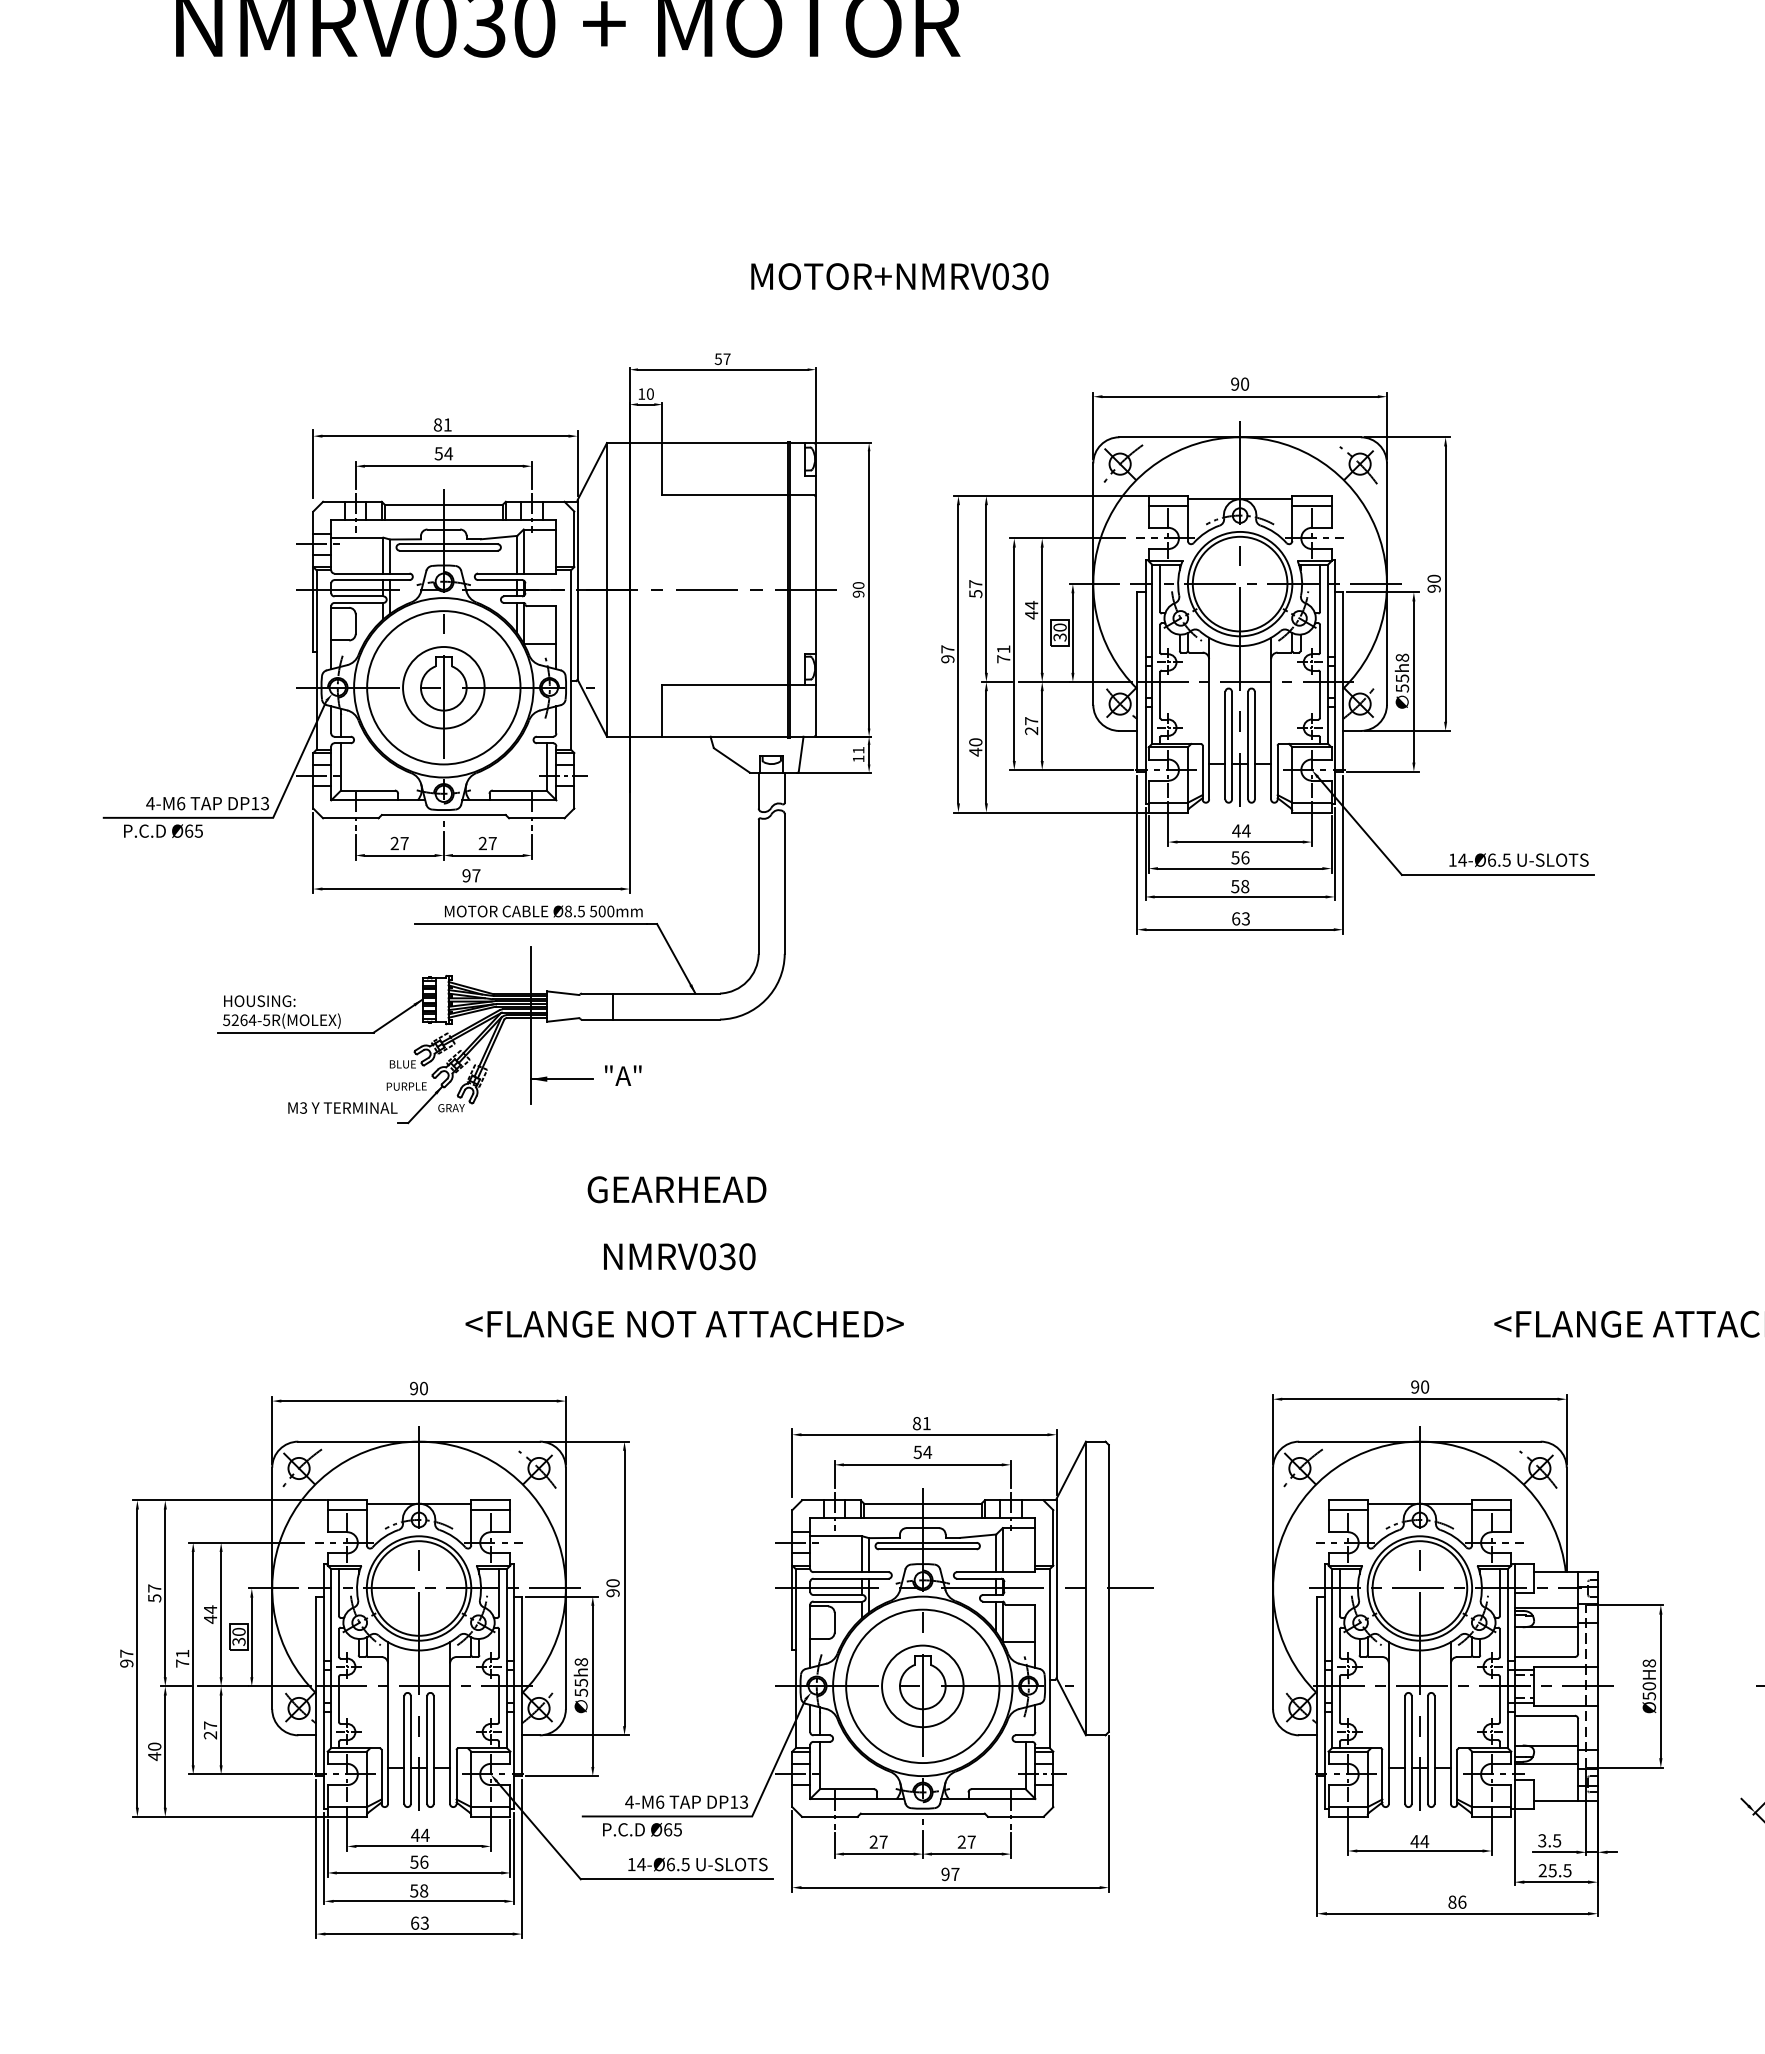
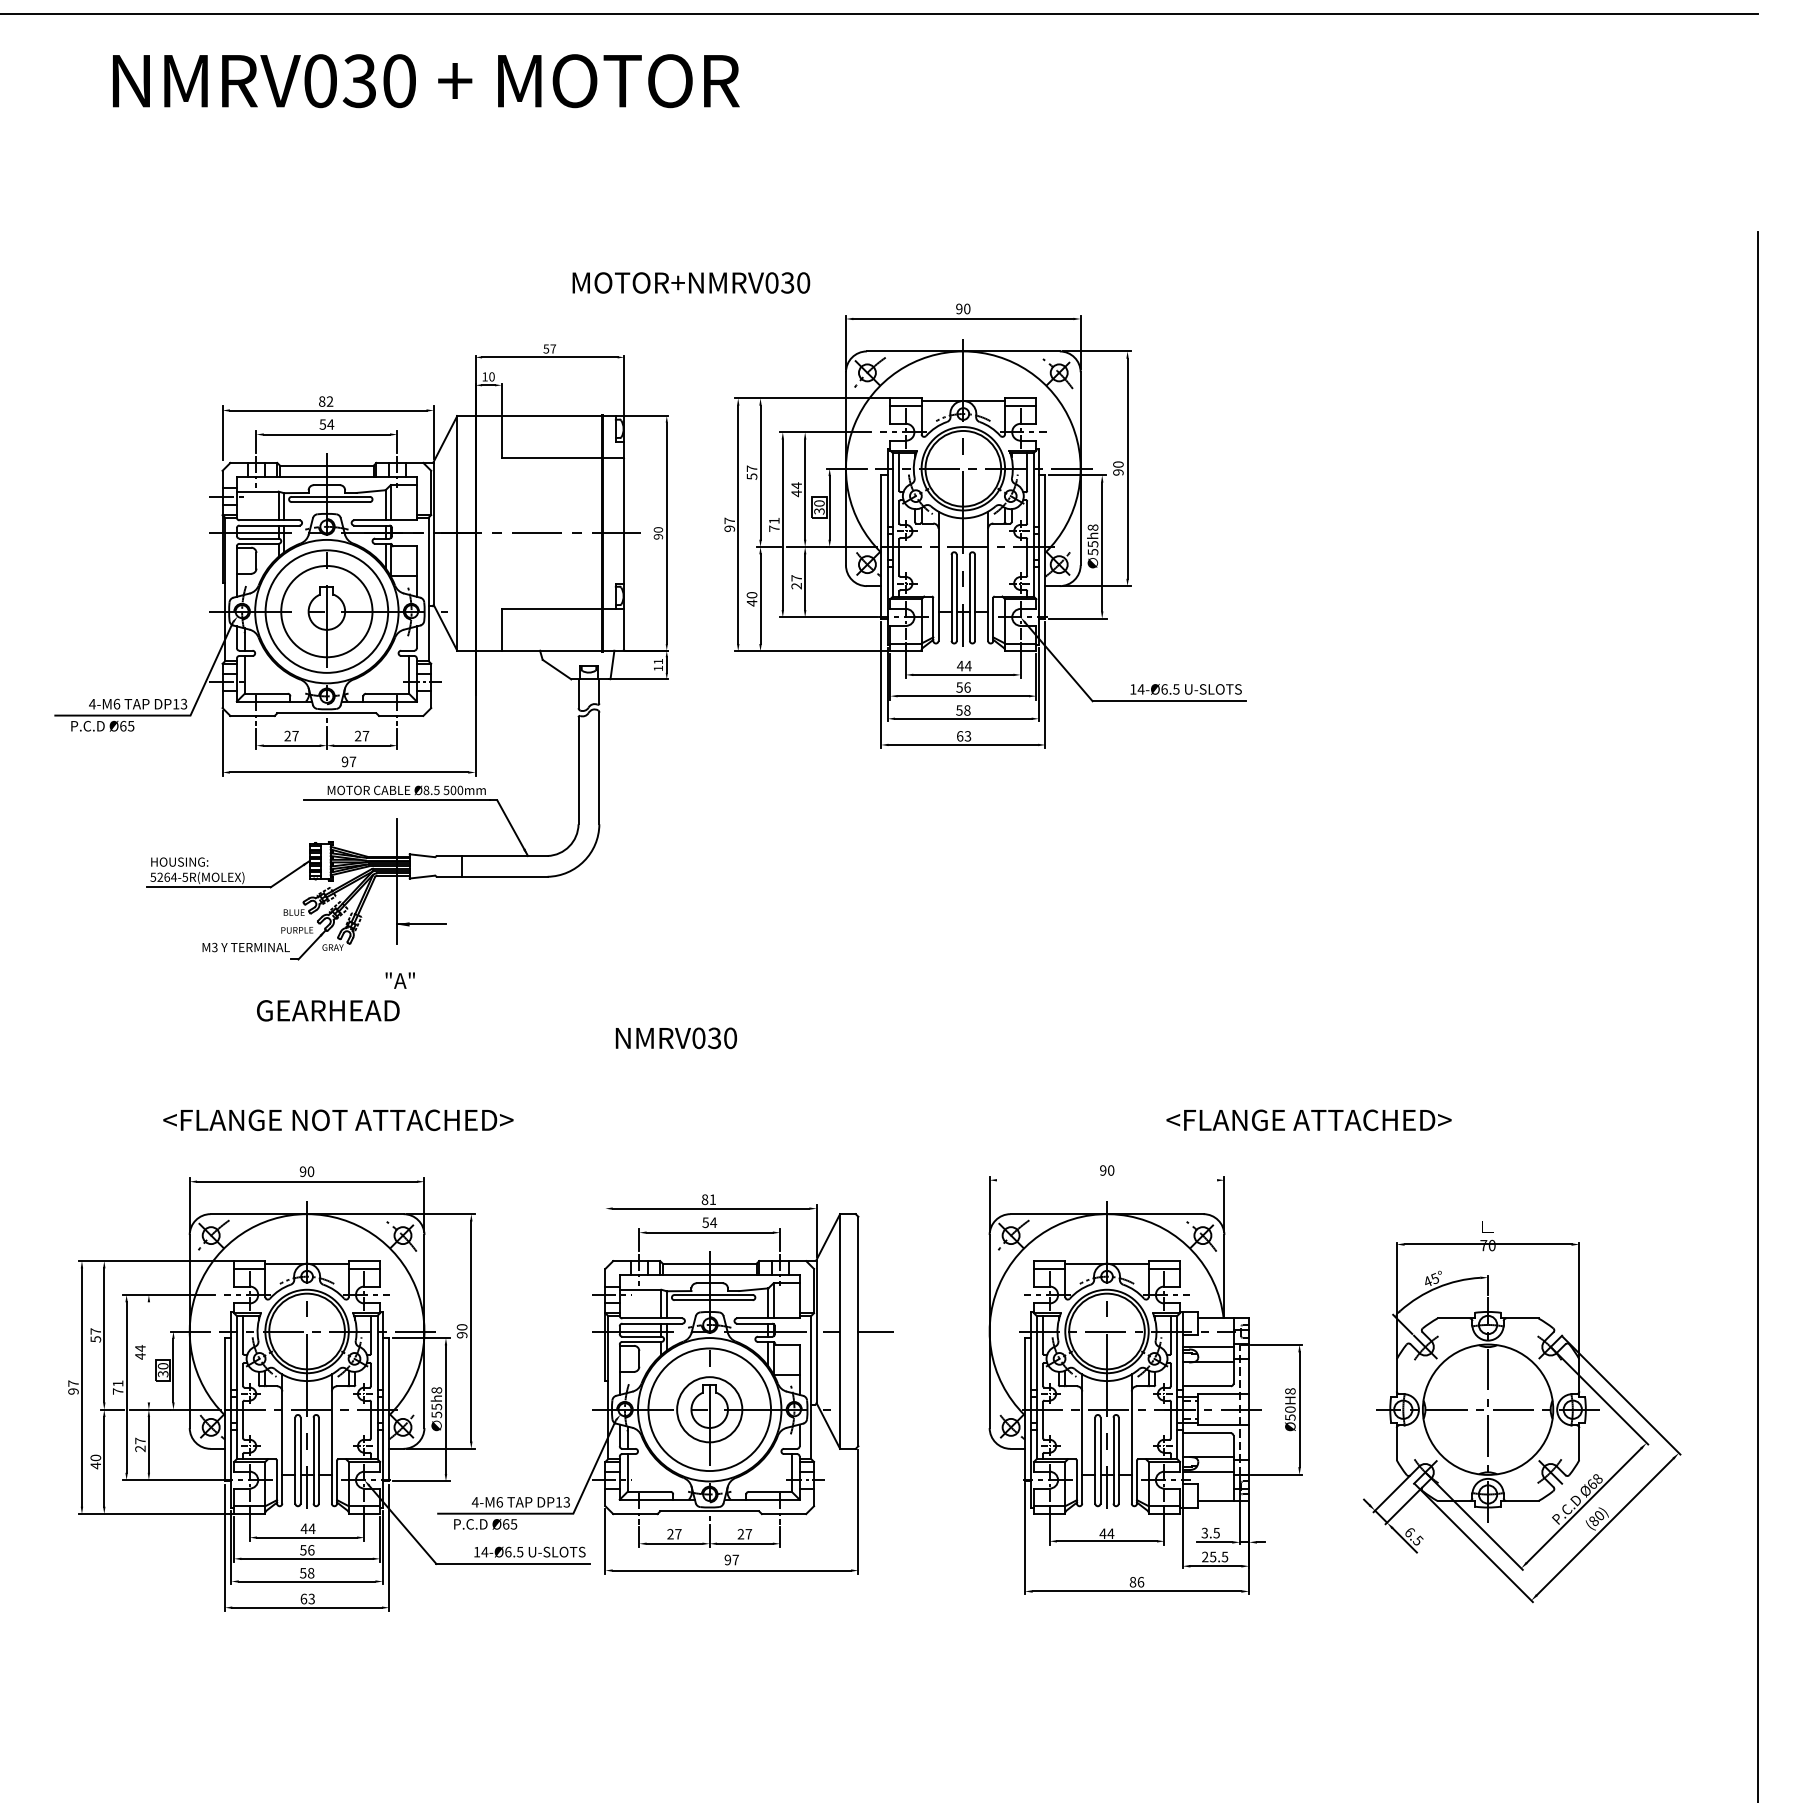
text: (447, 424) -> (329, 401), 81 -> 82
part: (1267, 655) -> (985, 525), moved
circle: (443, 687) -> (326, 611), size x1.4
text: (622, 1075) -> (399, 980), moved
text: (677, 1189) -> (328, 1010), moved
text: (678, 1256) -> (675, 1038), moved
text: (684, 1324) -> (338, 1120), moved
line: (1419, 1399) -> (1106, 1180), removed
line: (792, 1462) -> (605, 1230), removed
line: (220, 1614) -> (148, 1352), removed

